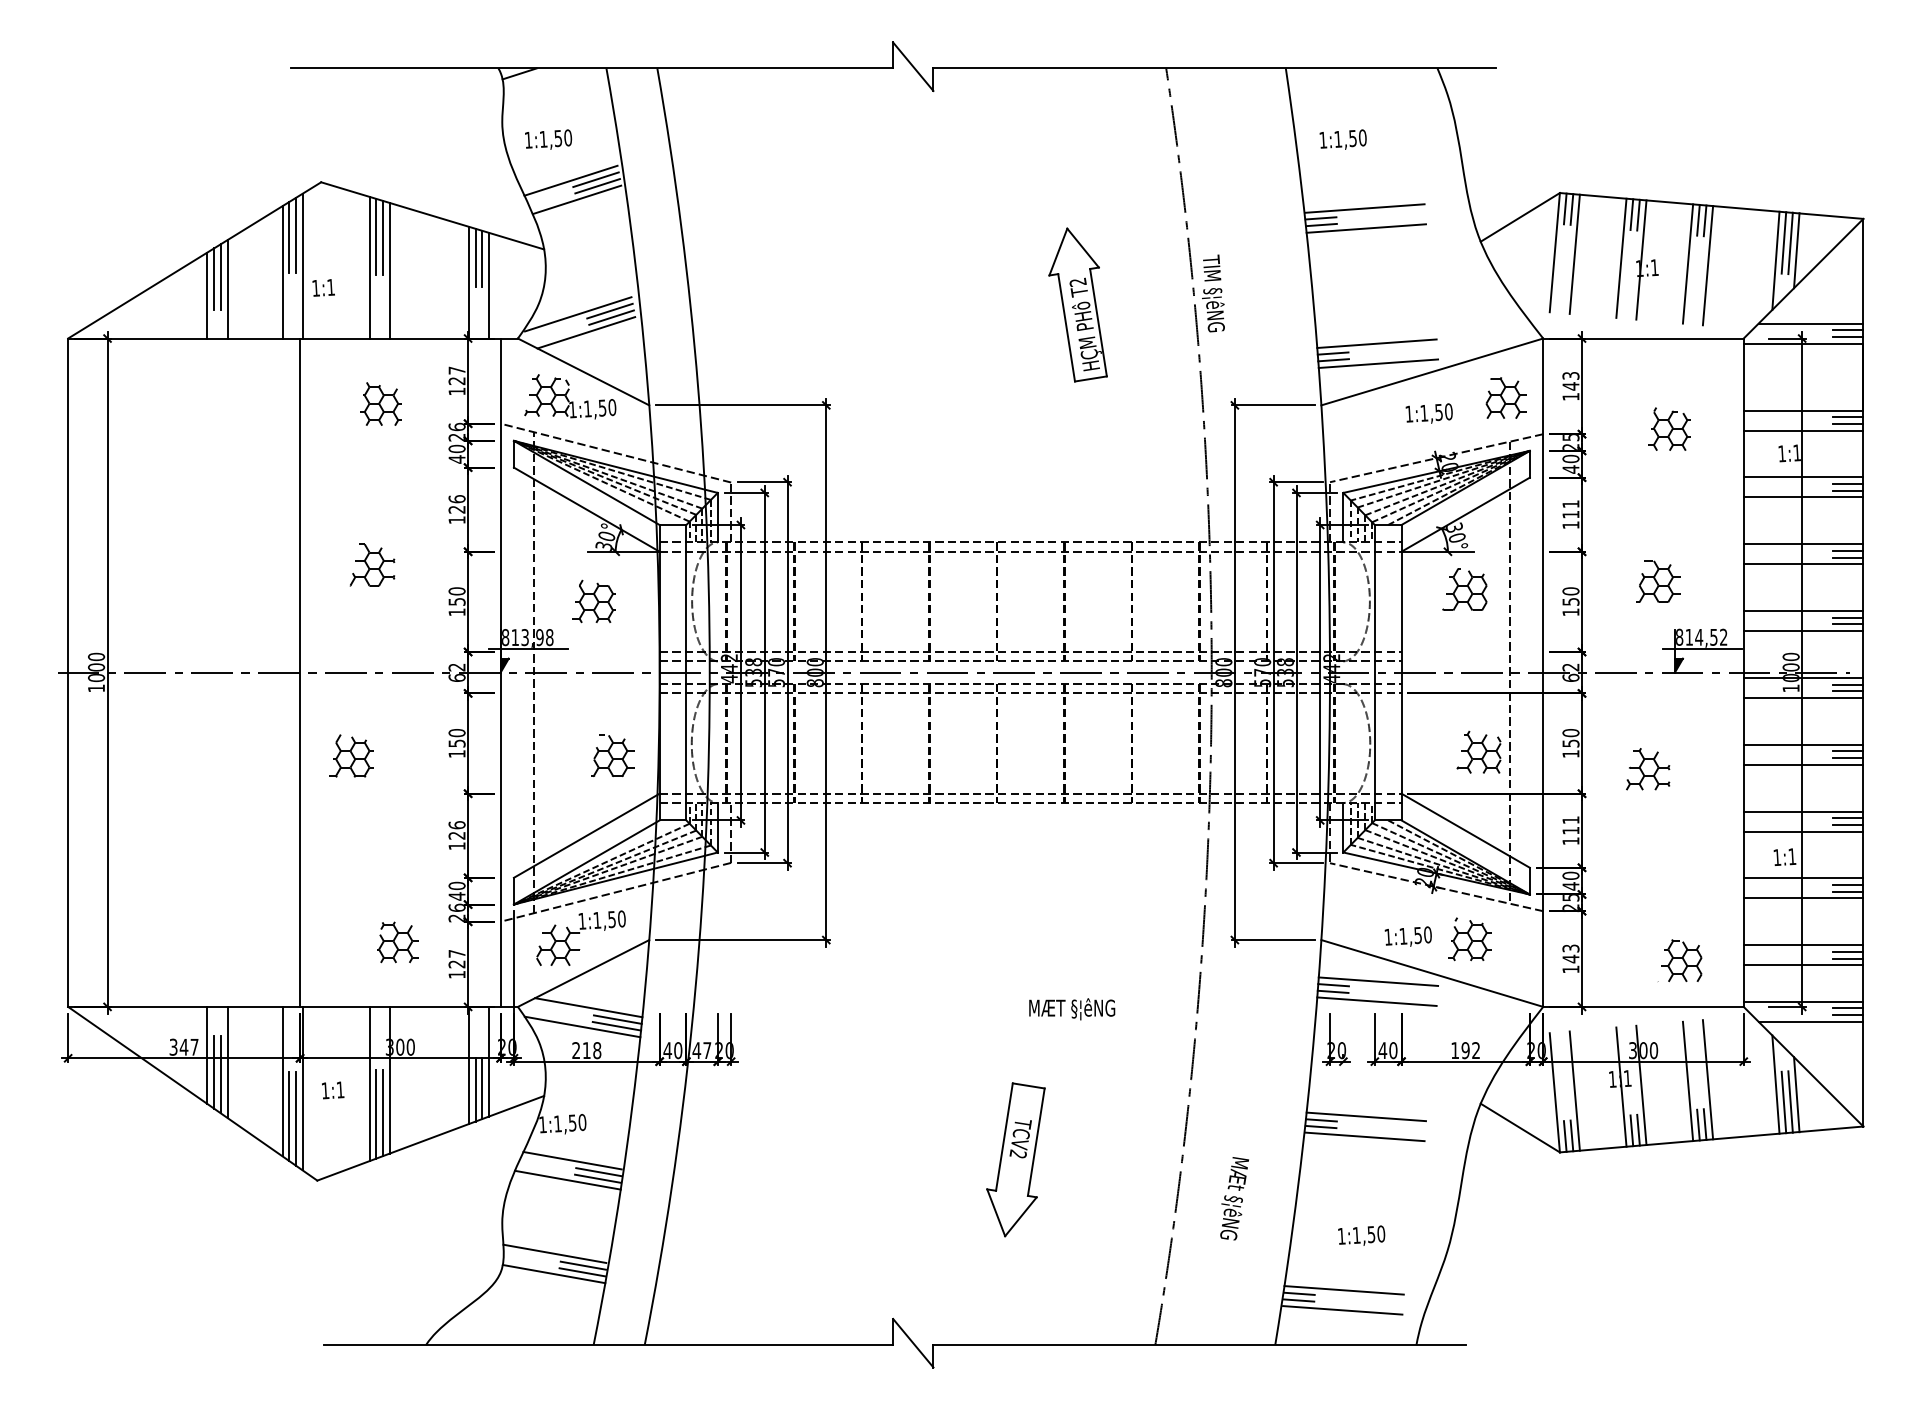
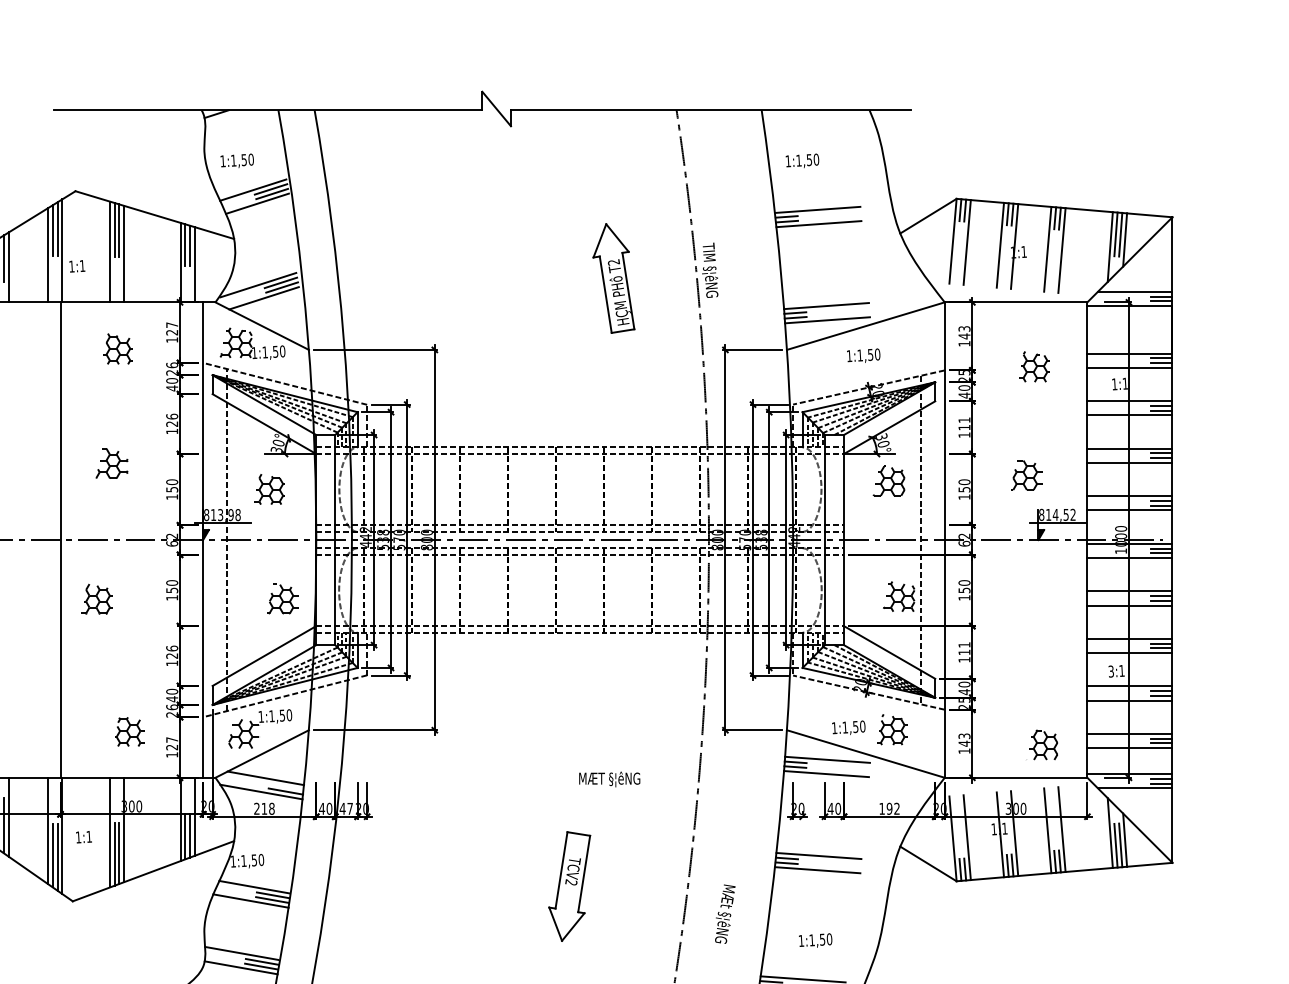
part: (1505, 397) -> (917, 344), removed
part: (1648, 769) -> (1019, 608), size x0.6
text: (1777, 857) -> (1111, 671), 1:1 -> 3:1
line: (617, 1019) -> (286, 786), removed

